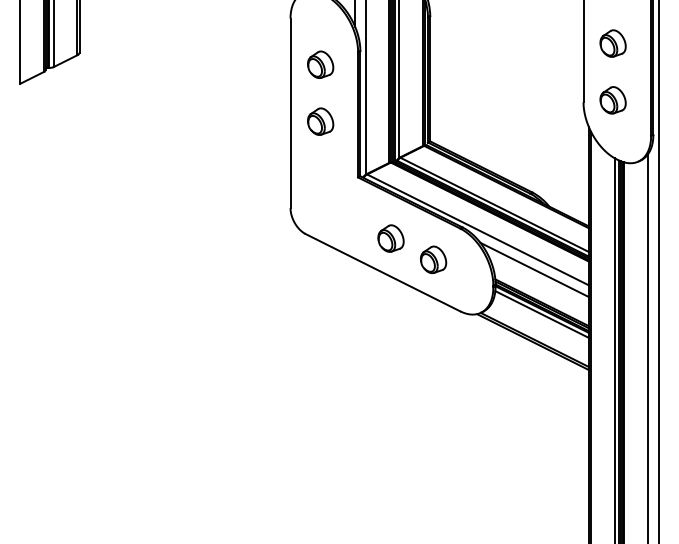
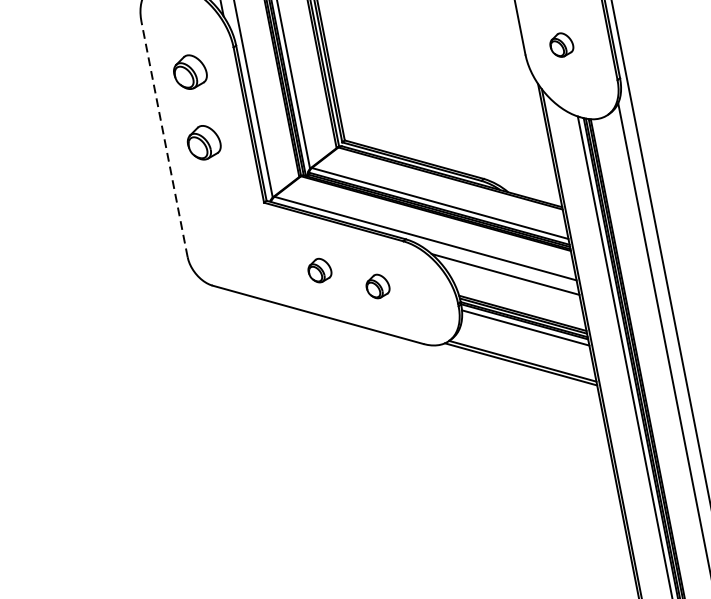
part: (612, 100) -> (560, 45), size x0.7
line: (290, 113) -> (164, 139), solid -> dashed
part: (390, 238) -> (319, 270), size x0.7
part: (433, 259) -> (377, 286), size x0.7

